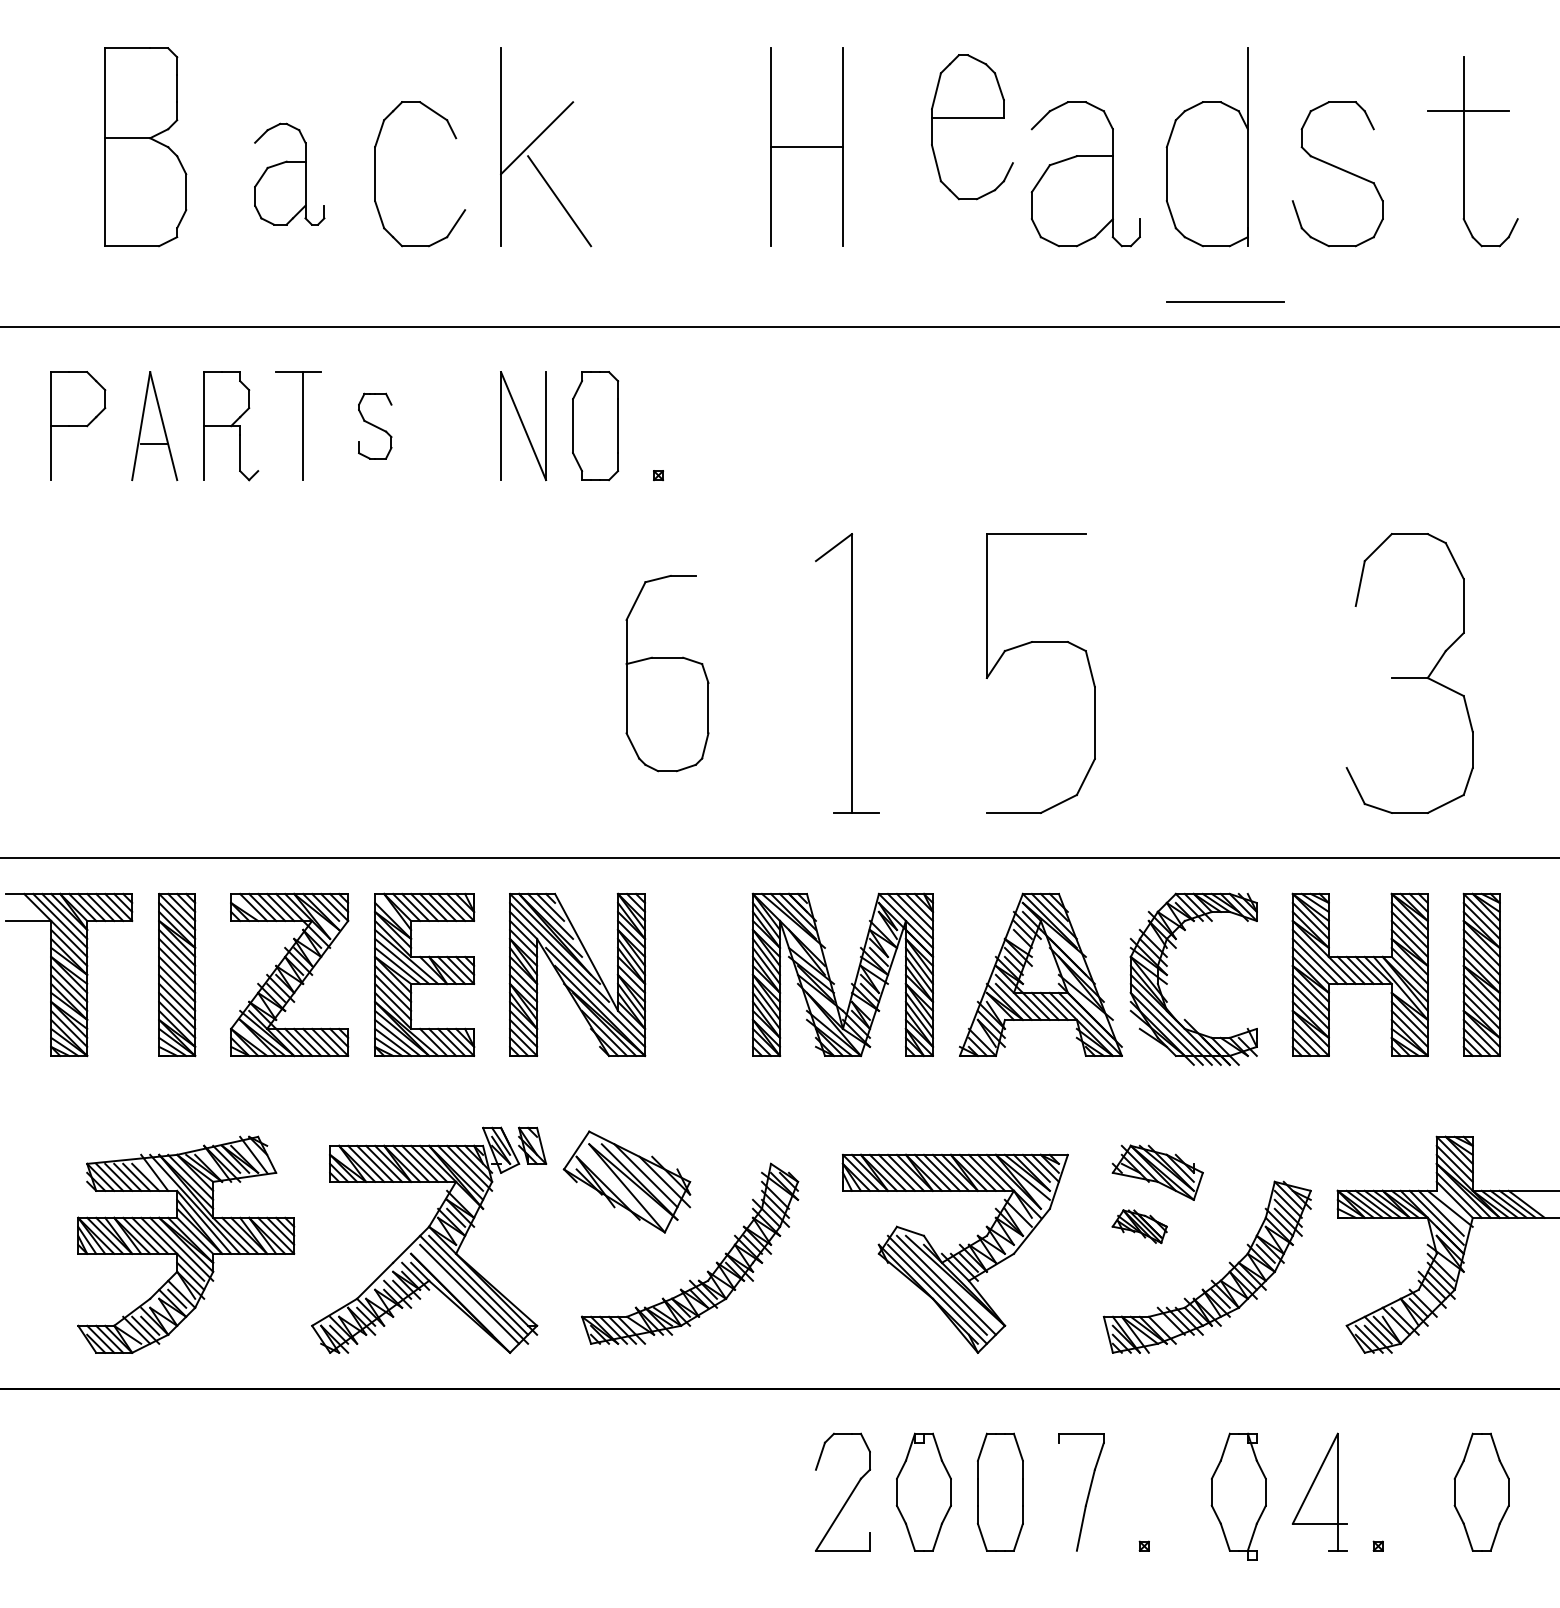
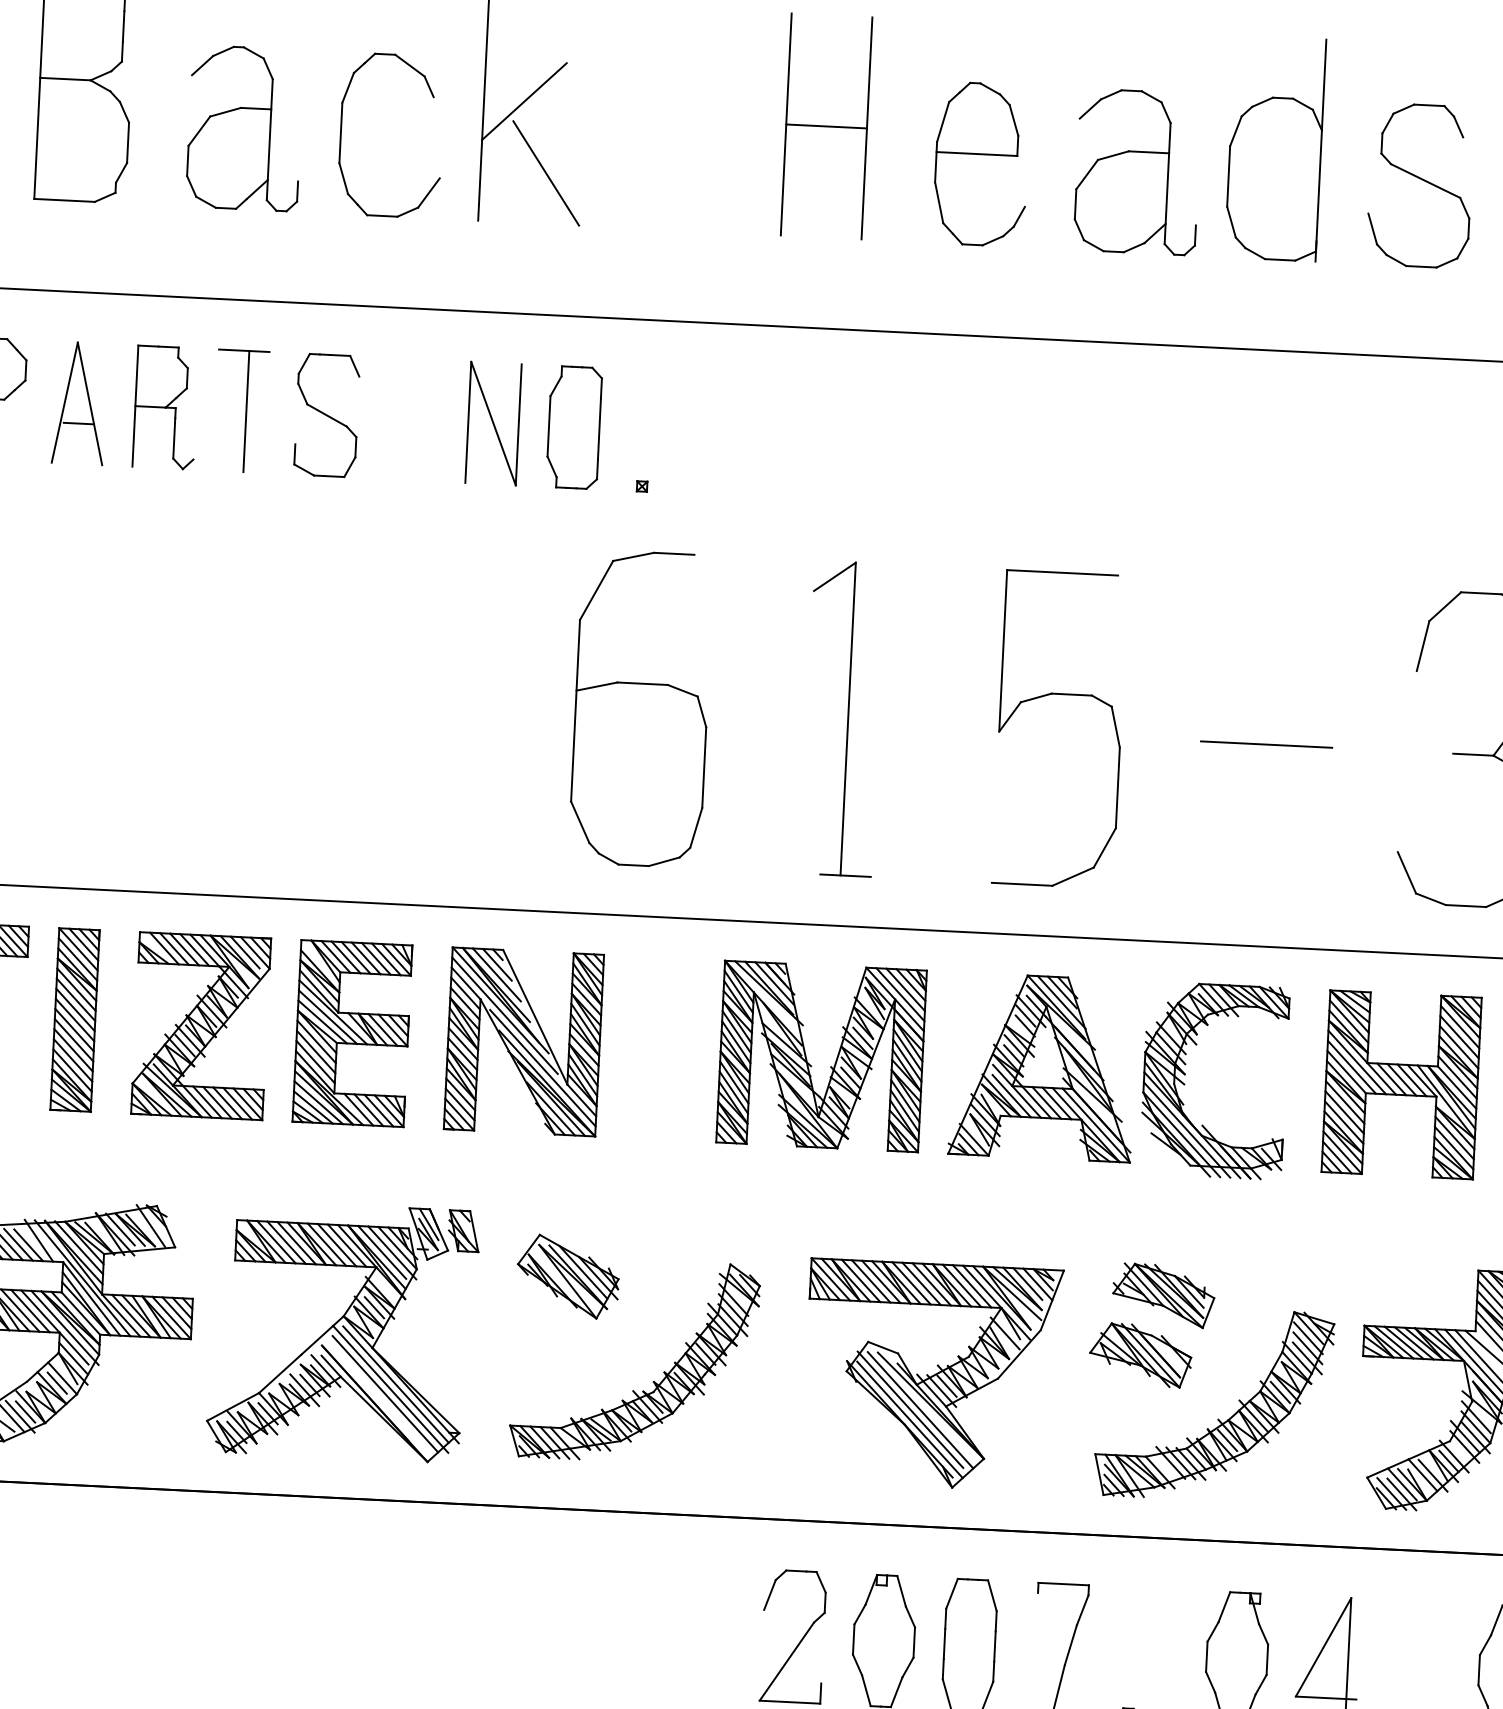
part: (972, 118) -> (982, 154), moved
part: (289, 174) -> (244, 128), size x1.43
line: (1225, 301) -> (1266, 744), moved
part: (375, 426) -> (327, 415), size x1.67
part: (667, 673) -> (641, 708), size x1.43
part: (626, 1181) -> (567, 1276), size x0.71
part: (1139, 1226) -> (1140, 1354), size x1.67

